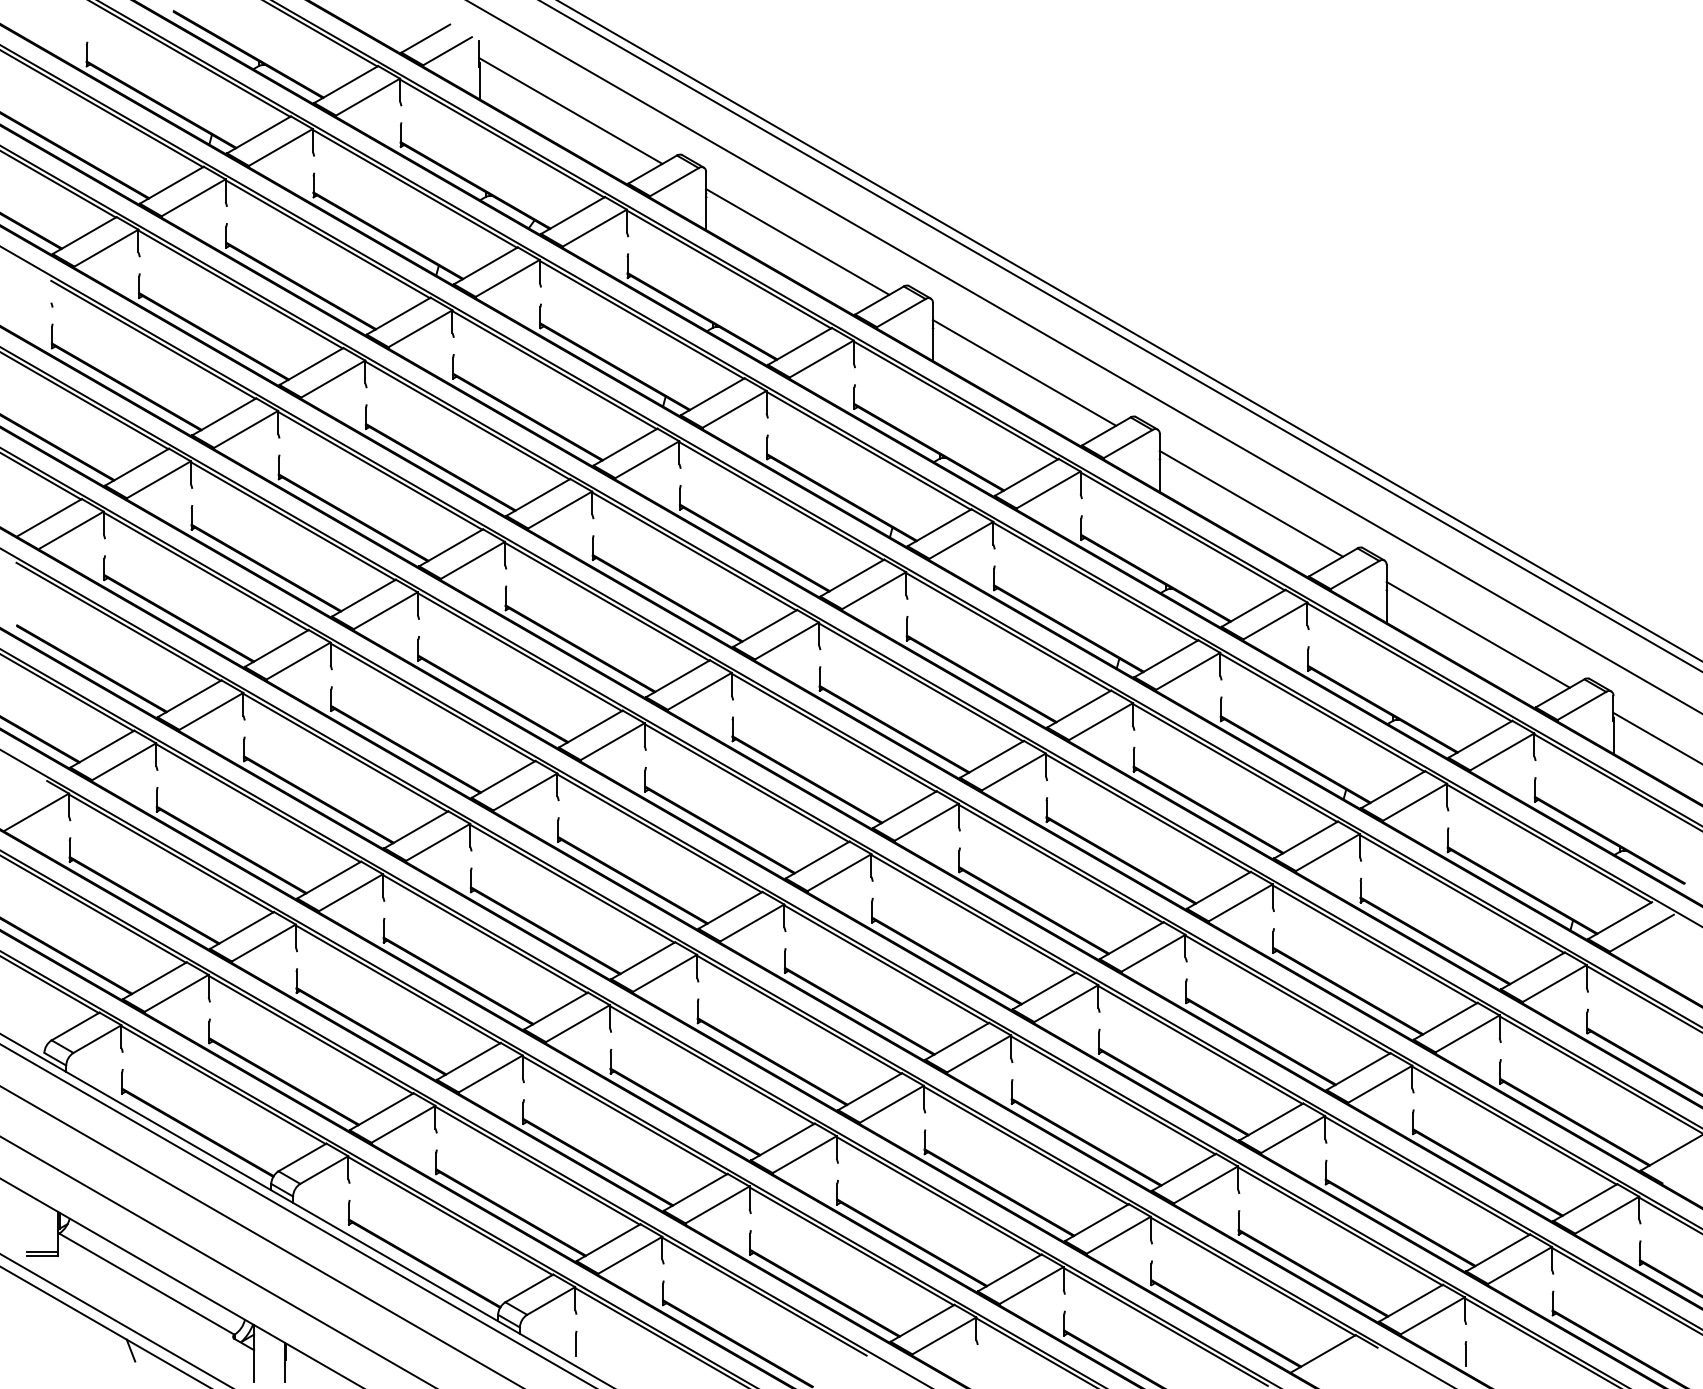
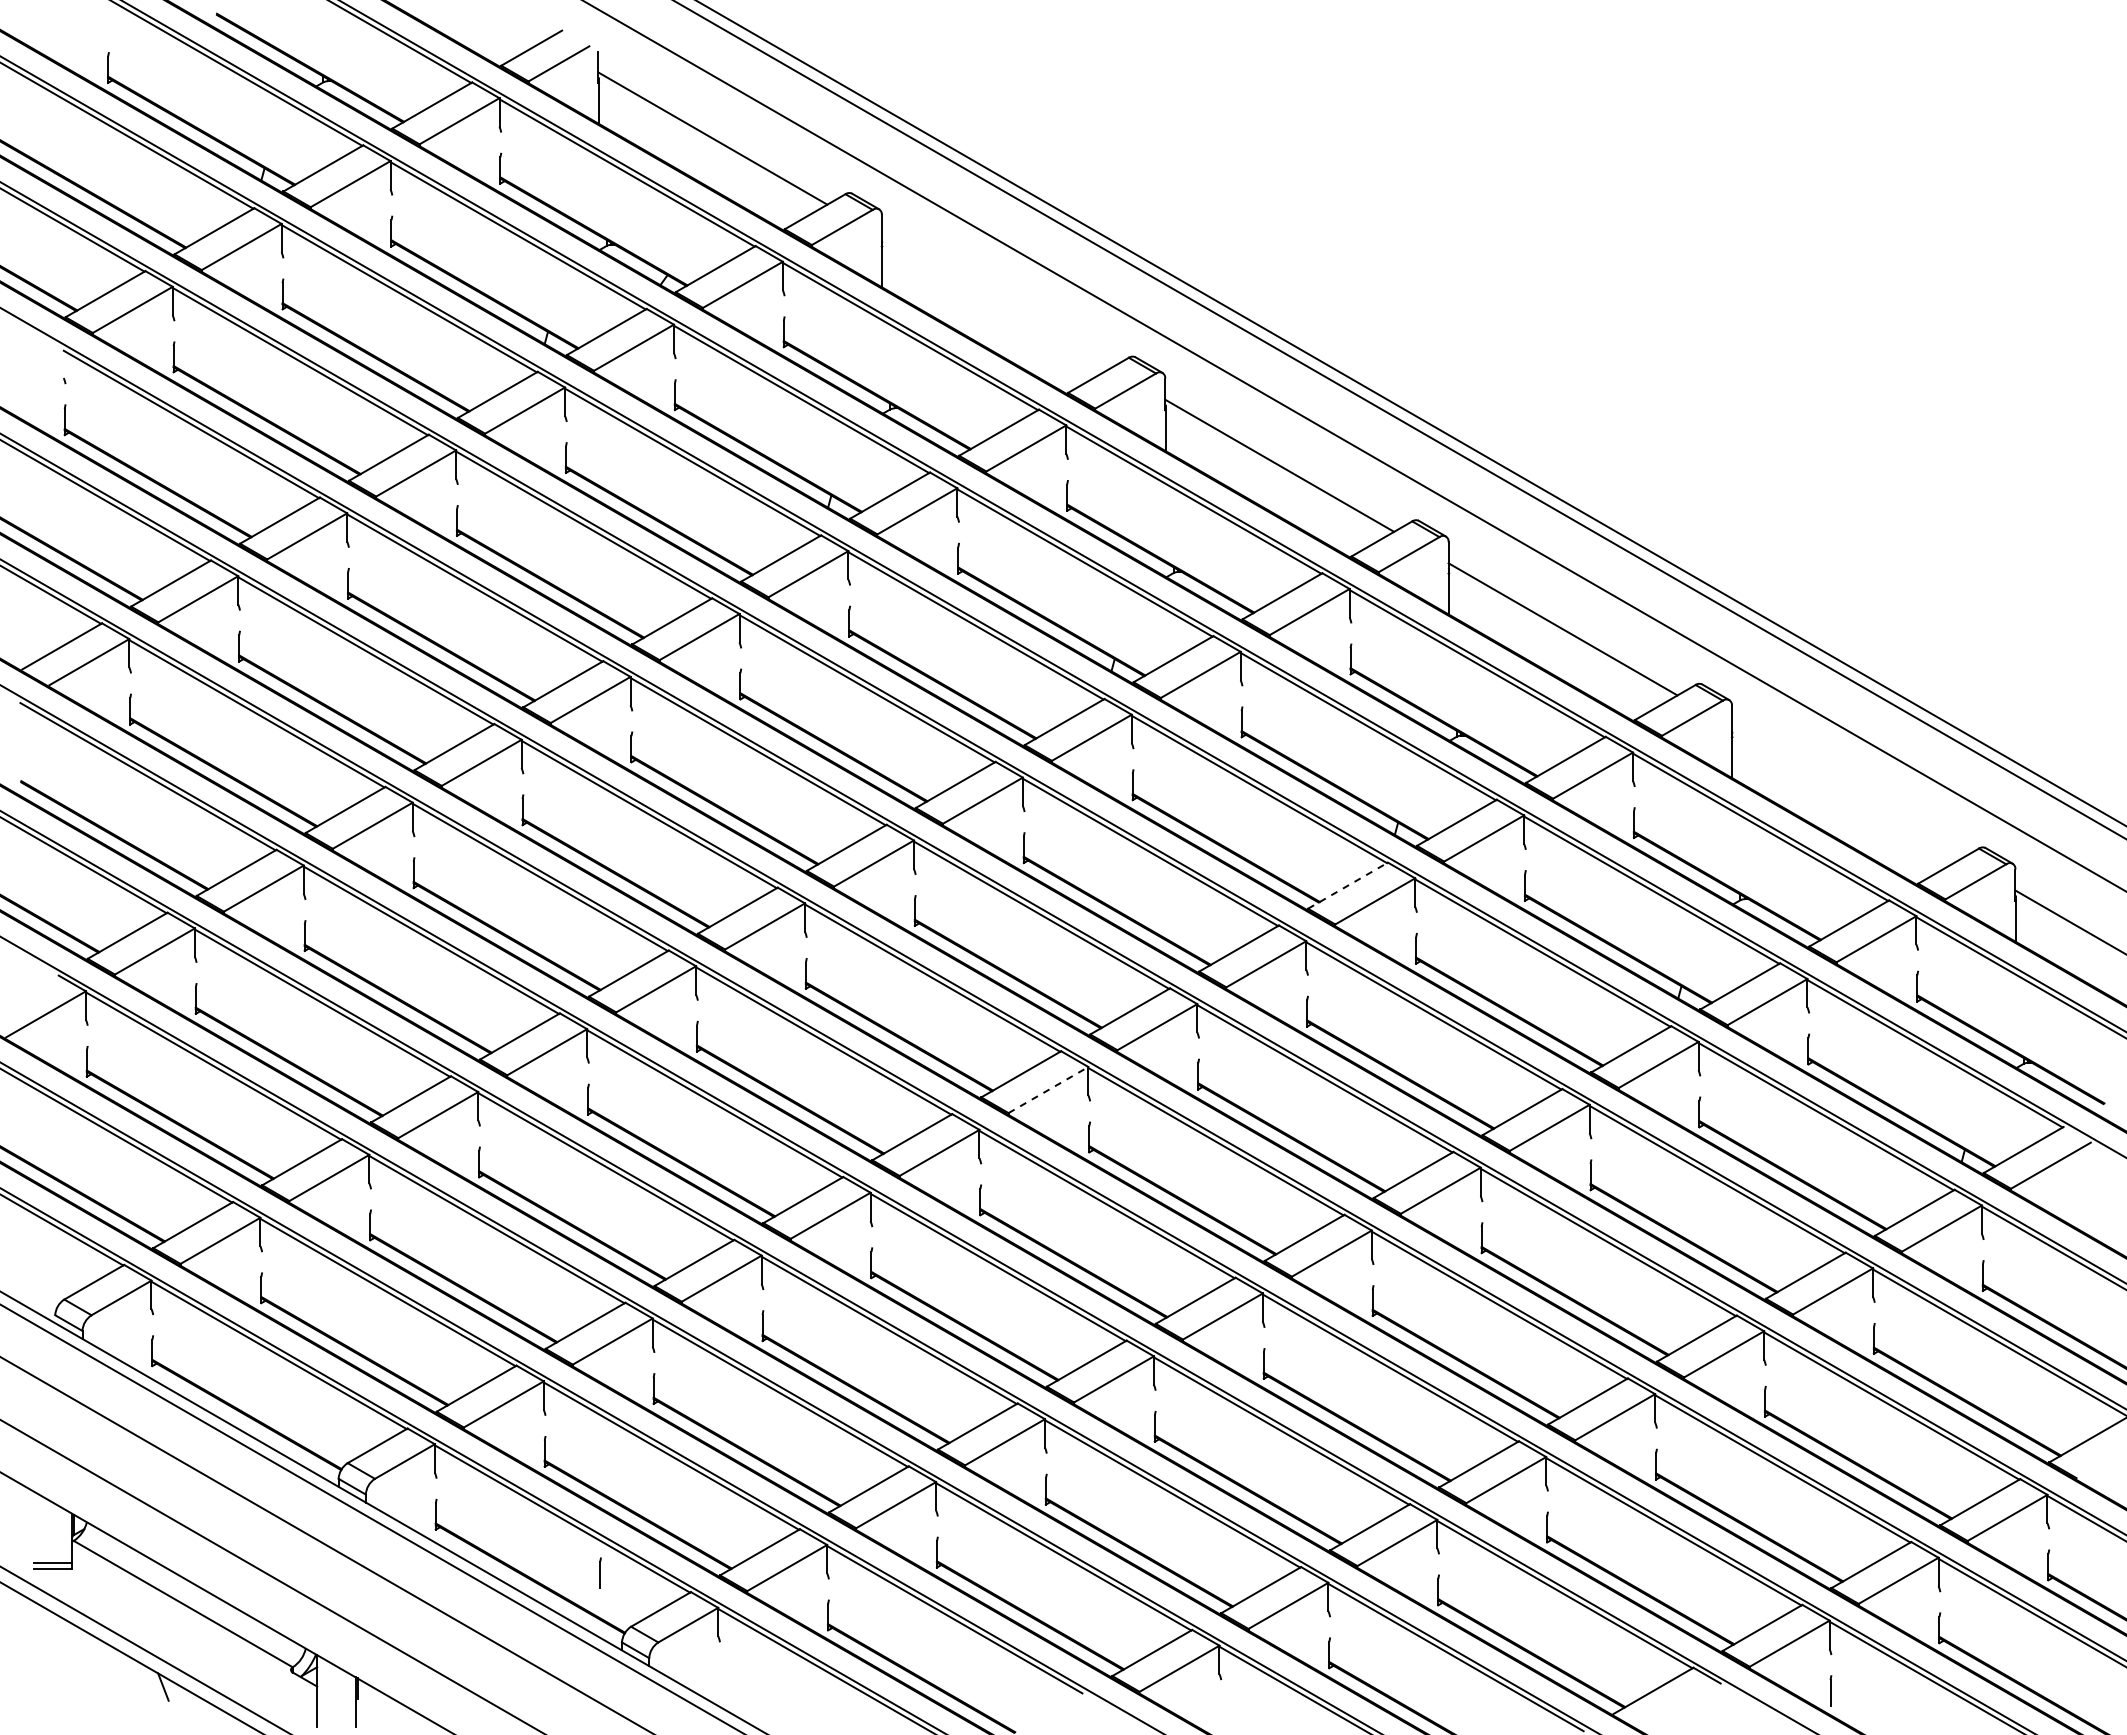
line: (797, 242) -> (995, 302), removed
line: (1477, 634) -> (1845, 792), removed
line: (1079, 708) -> (1348, 885), solid -> dashed
line: (839, 872) -> (1048, 1089), solid -> dashed
line: (576, 1342) -> (600, 1572), moved

